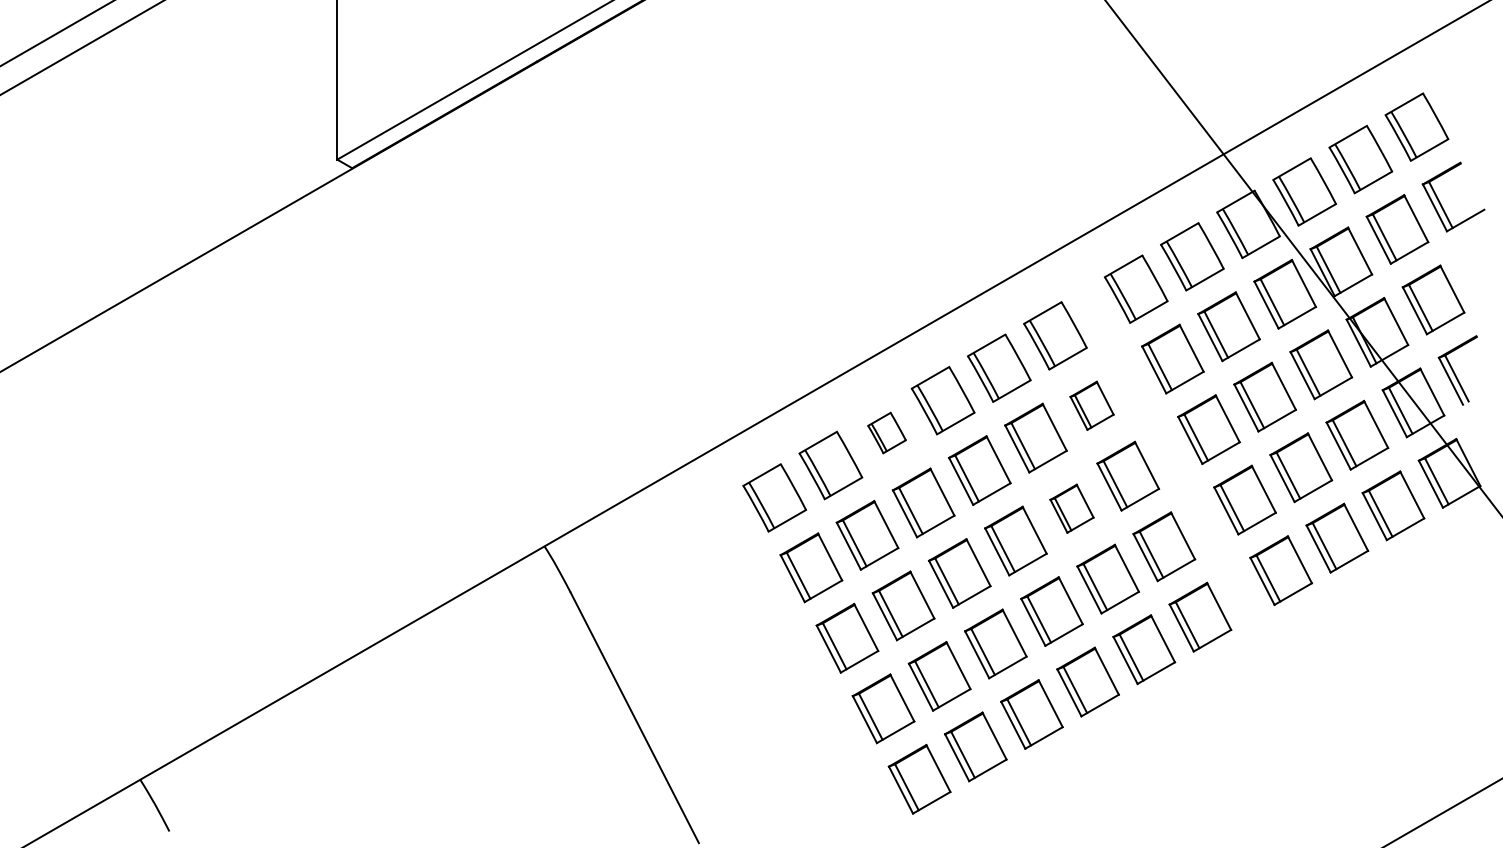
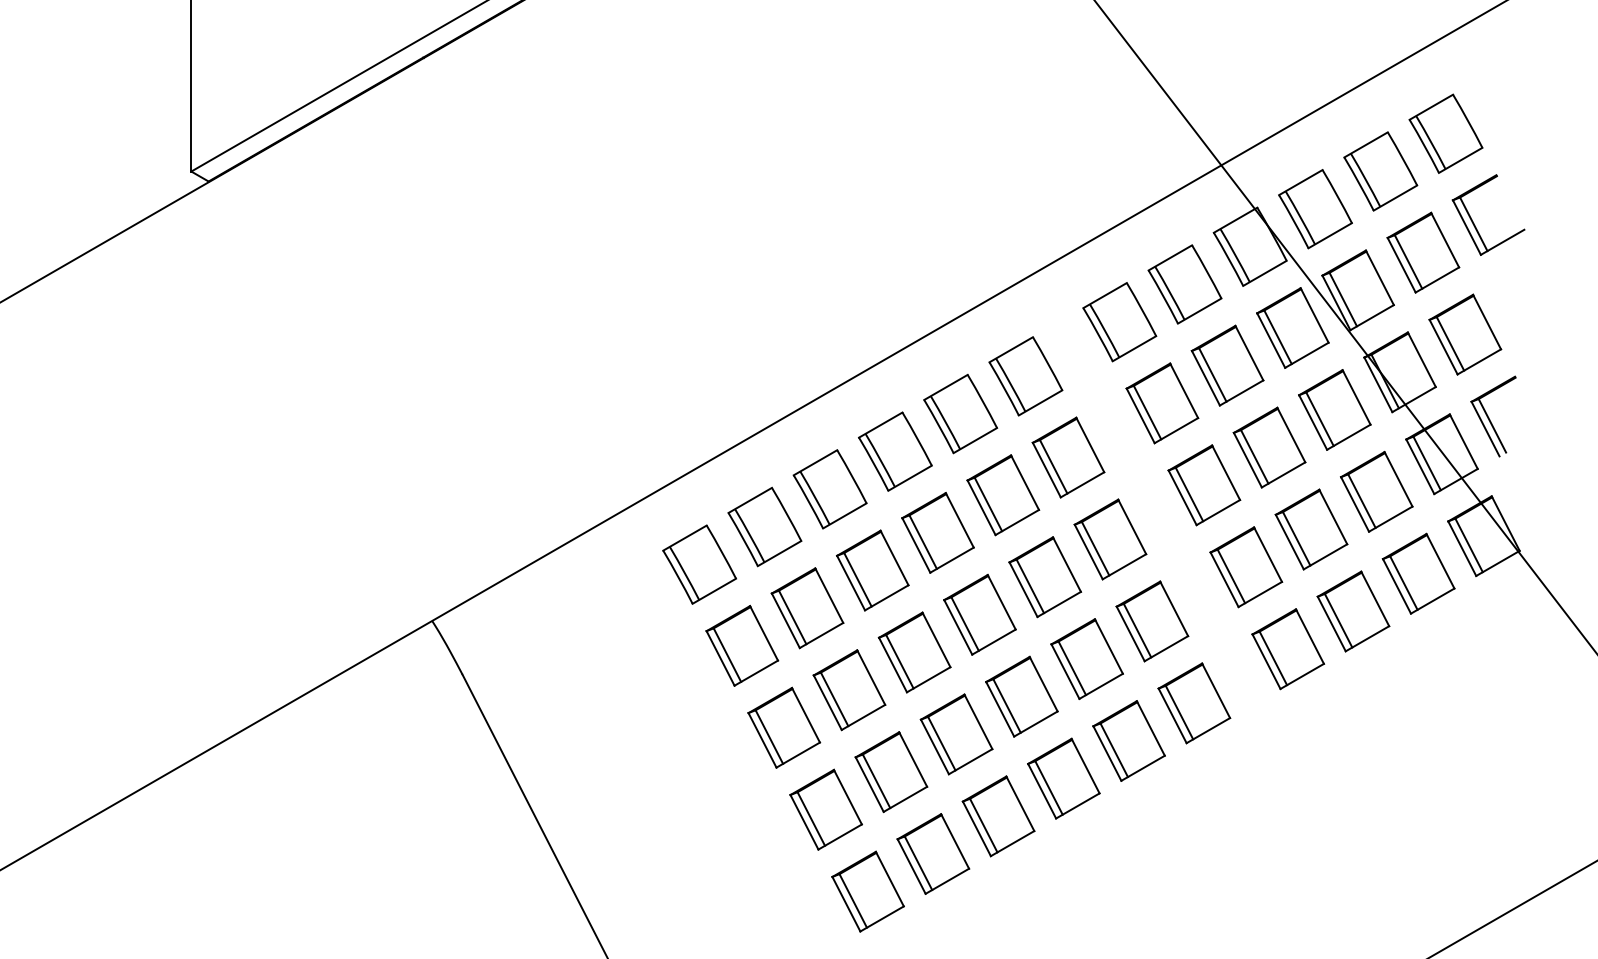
part: (1091, 405) -> (1067, 457), size x1.43
part: (886, 432) -> (829, 488), size x1.67
part: (1071, 508) -> (1044, 576), size x1.43

